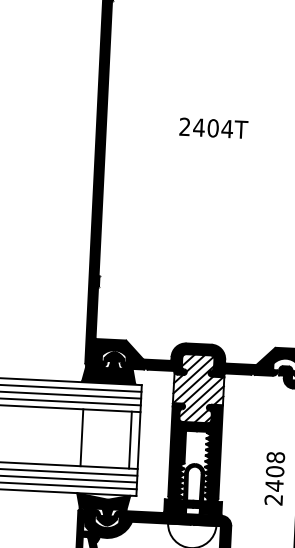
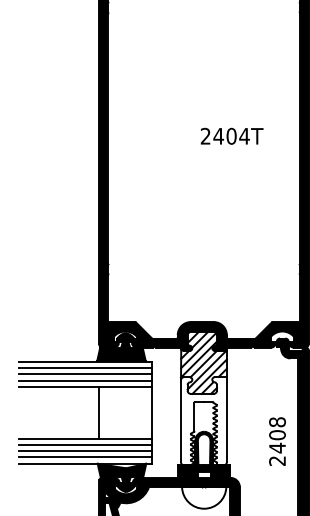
text: (213, 127) -> (231, 135), moved
line: (130, 439) -> (143, 412), removed
fill: (195, 451) -> (203, 420), removed

